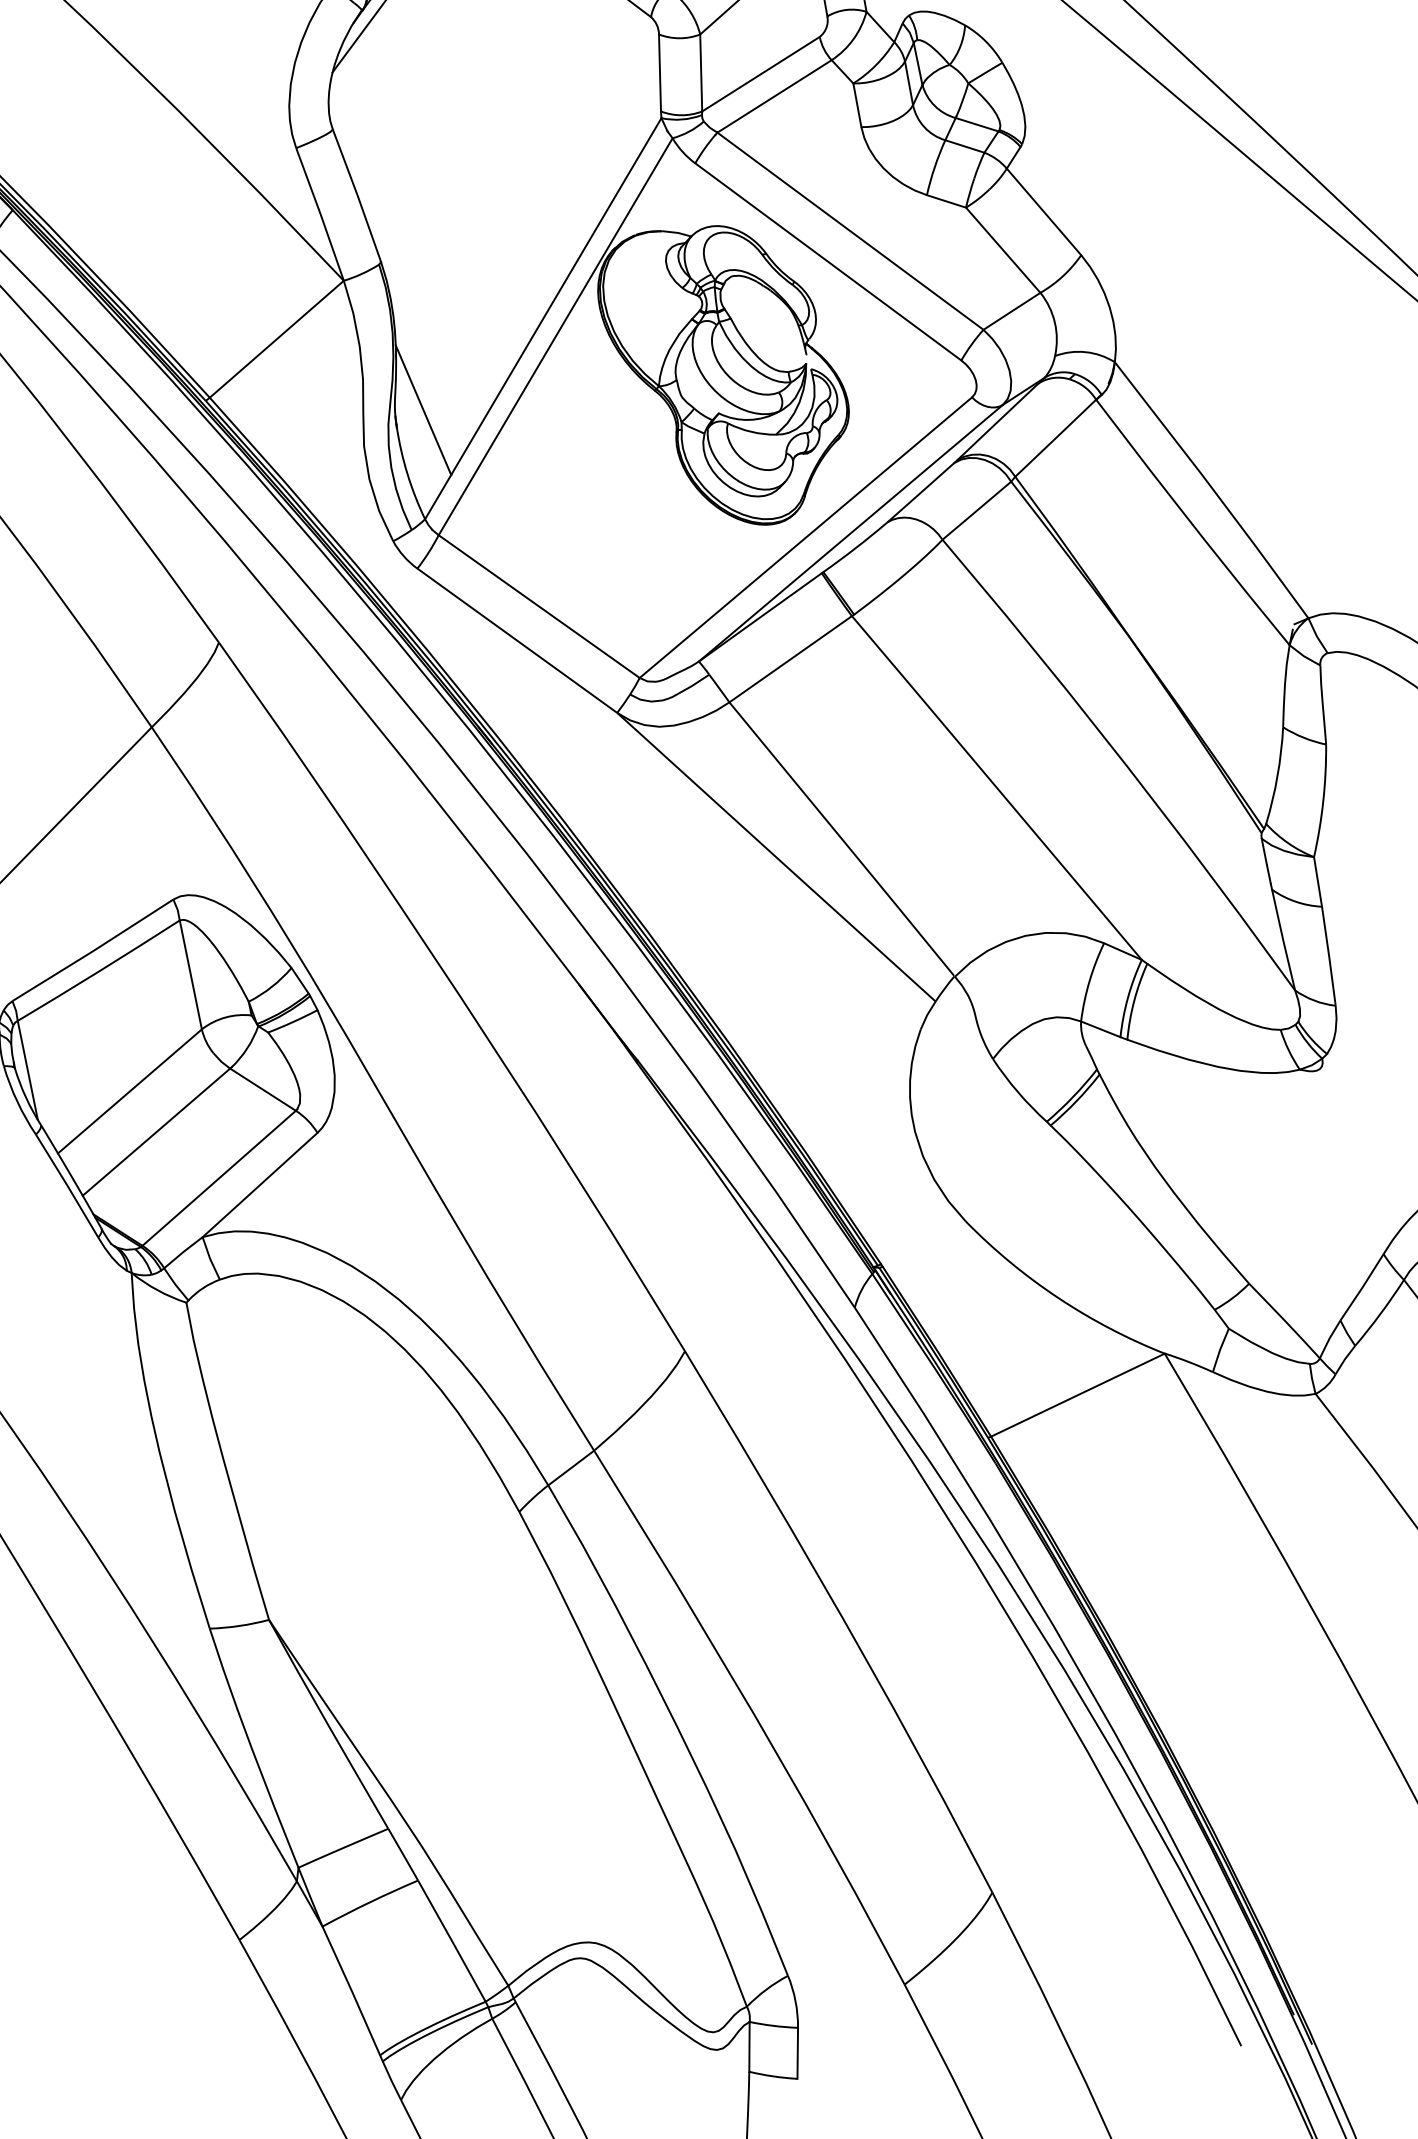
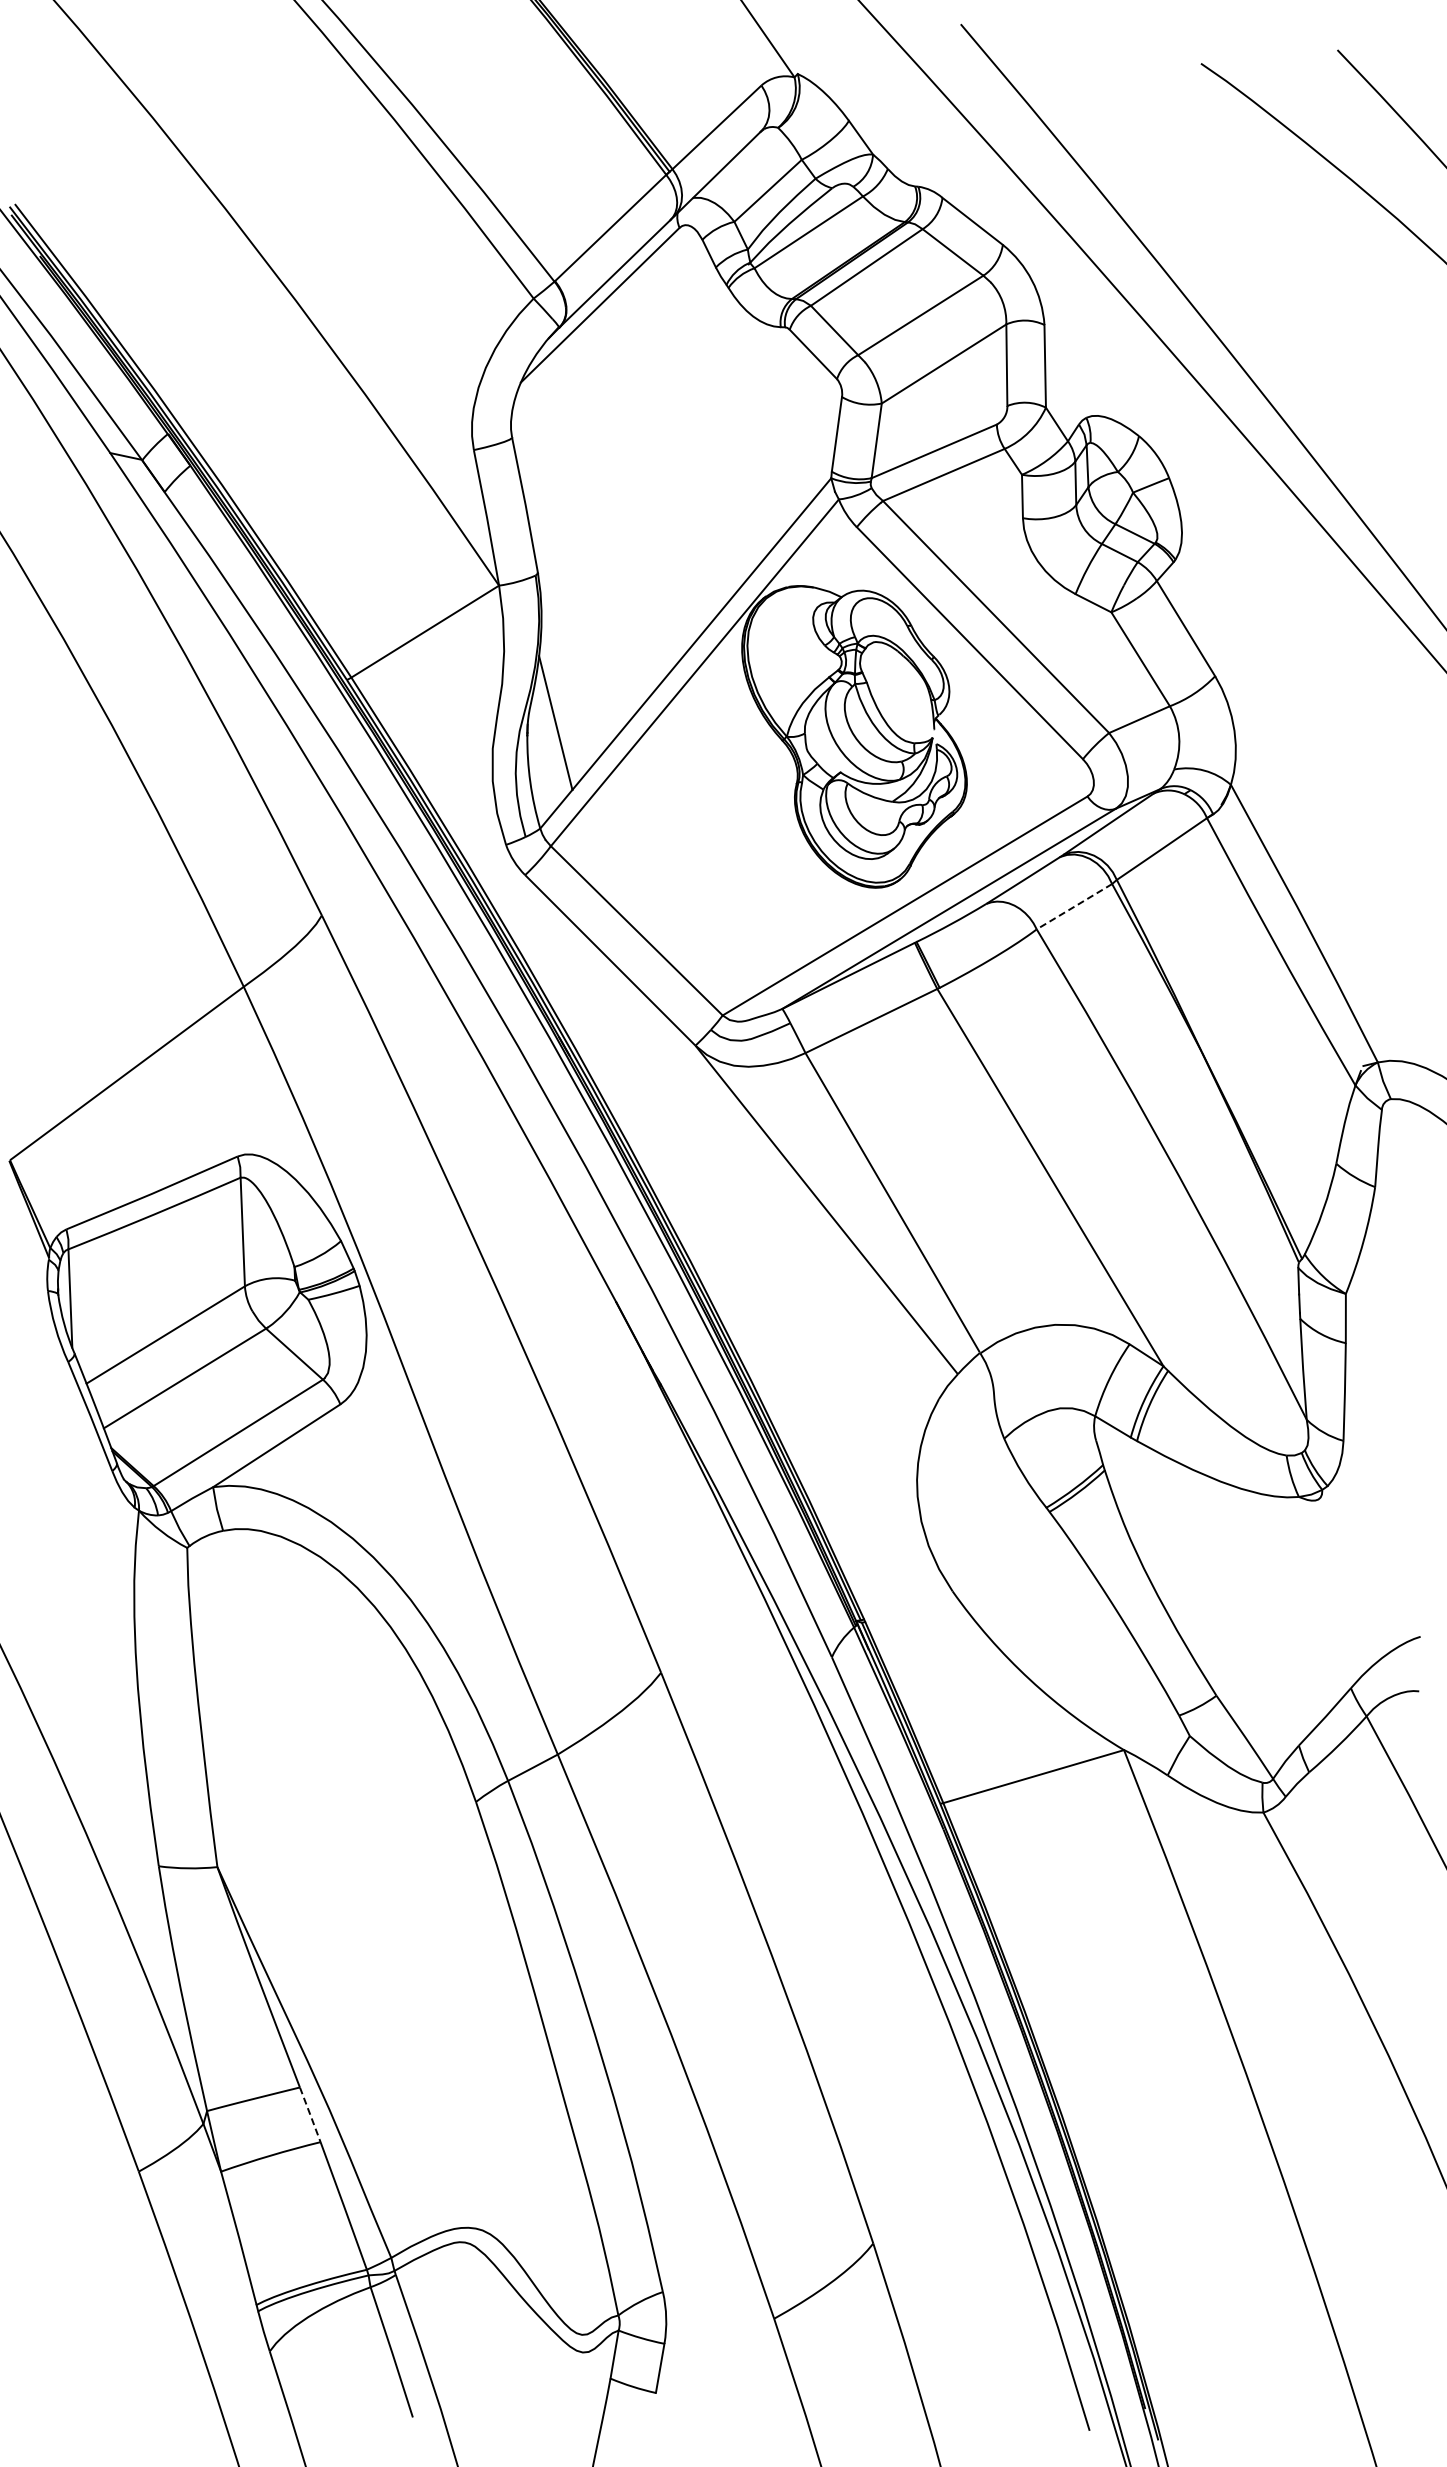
line: (976, 510) -> (1074, 906), solid -> dashed
line: (403, 1854) -> (310, 2114), solid -> dashed

